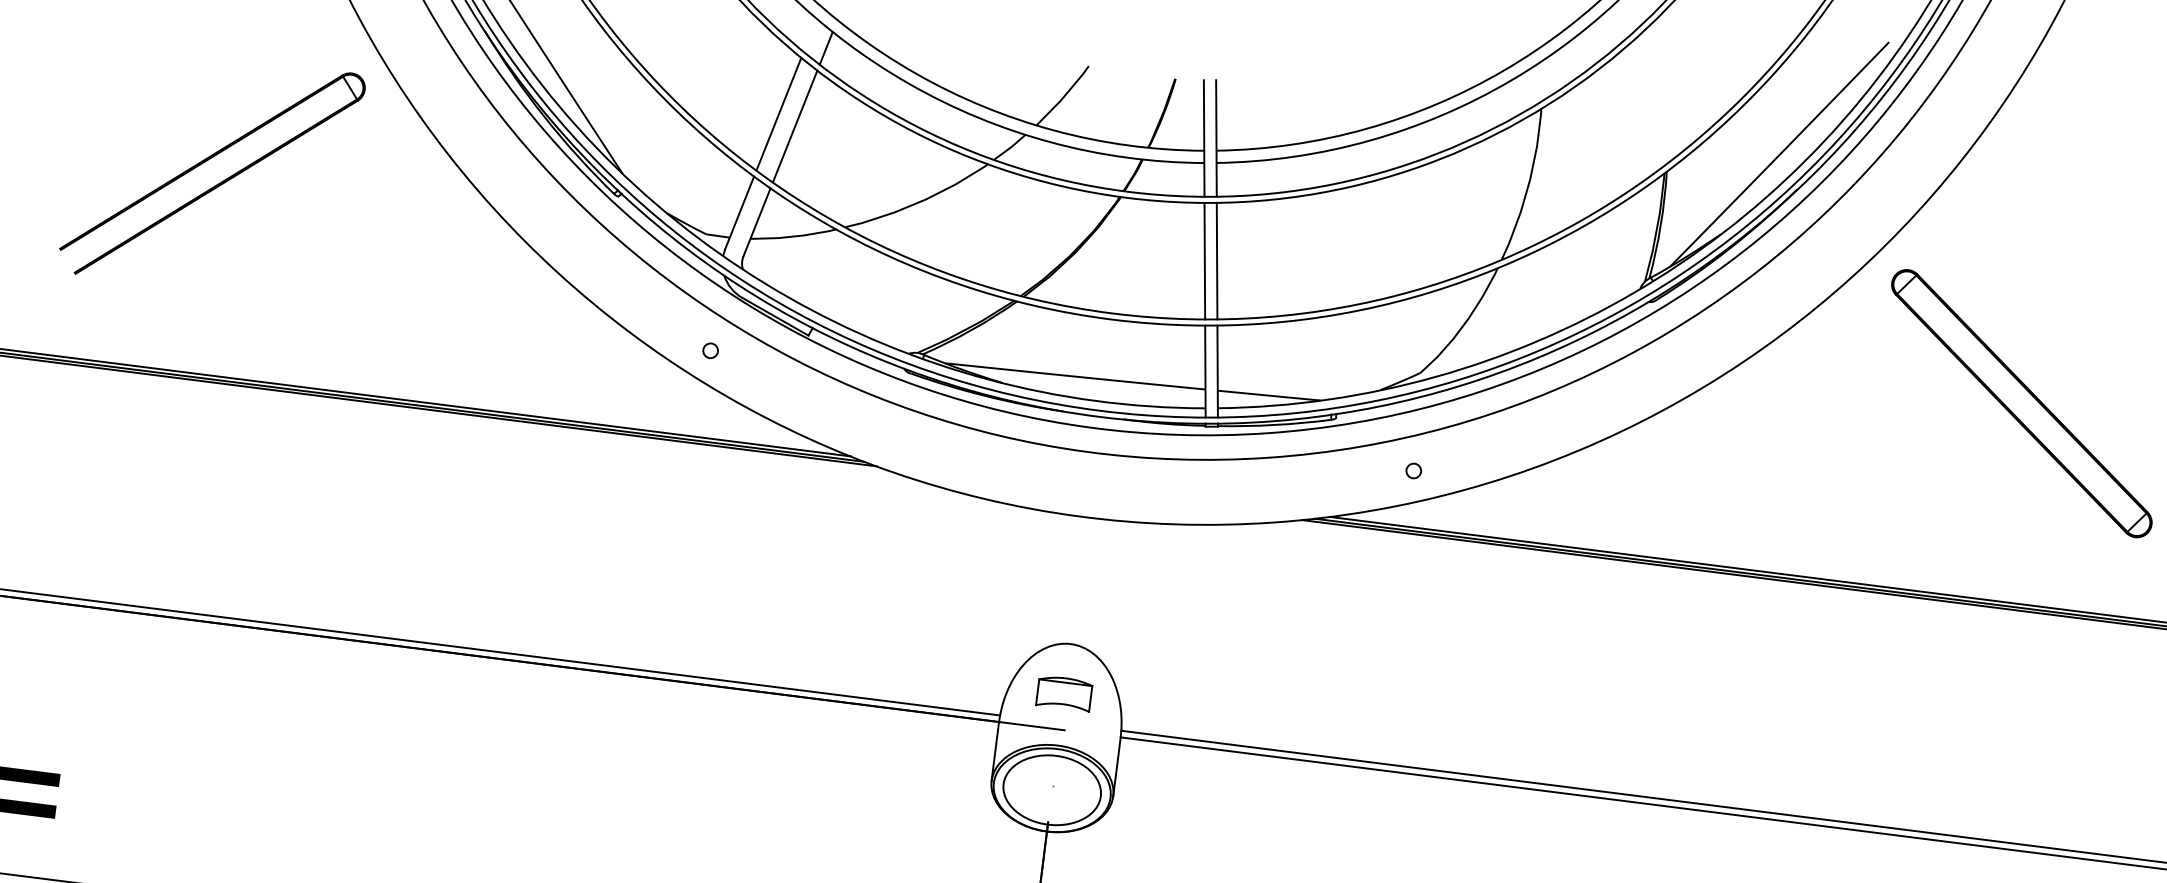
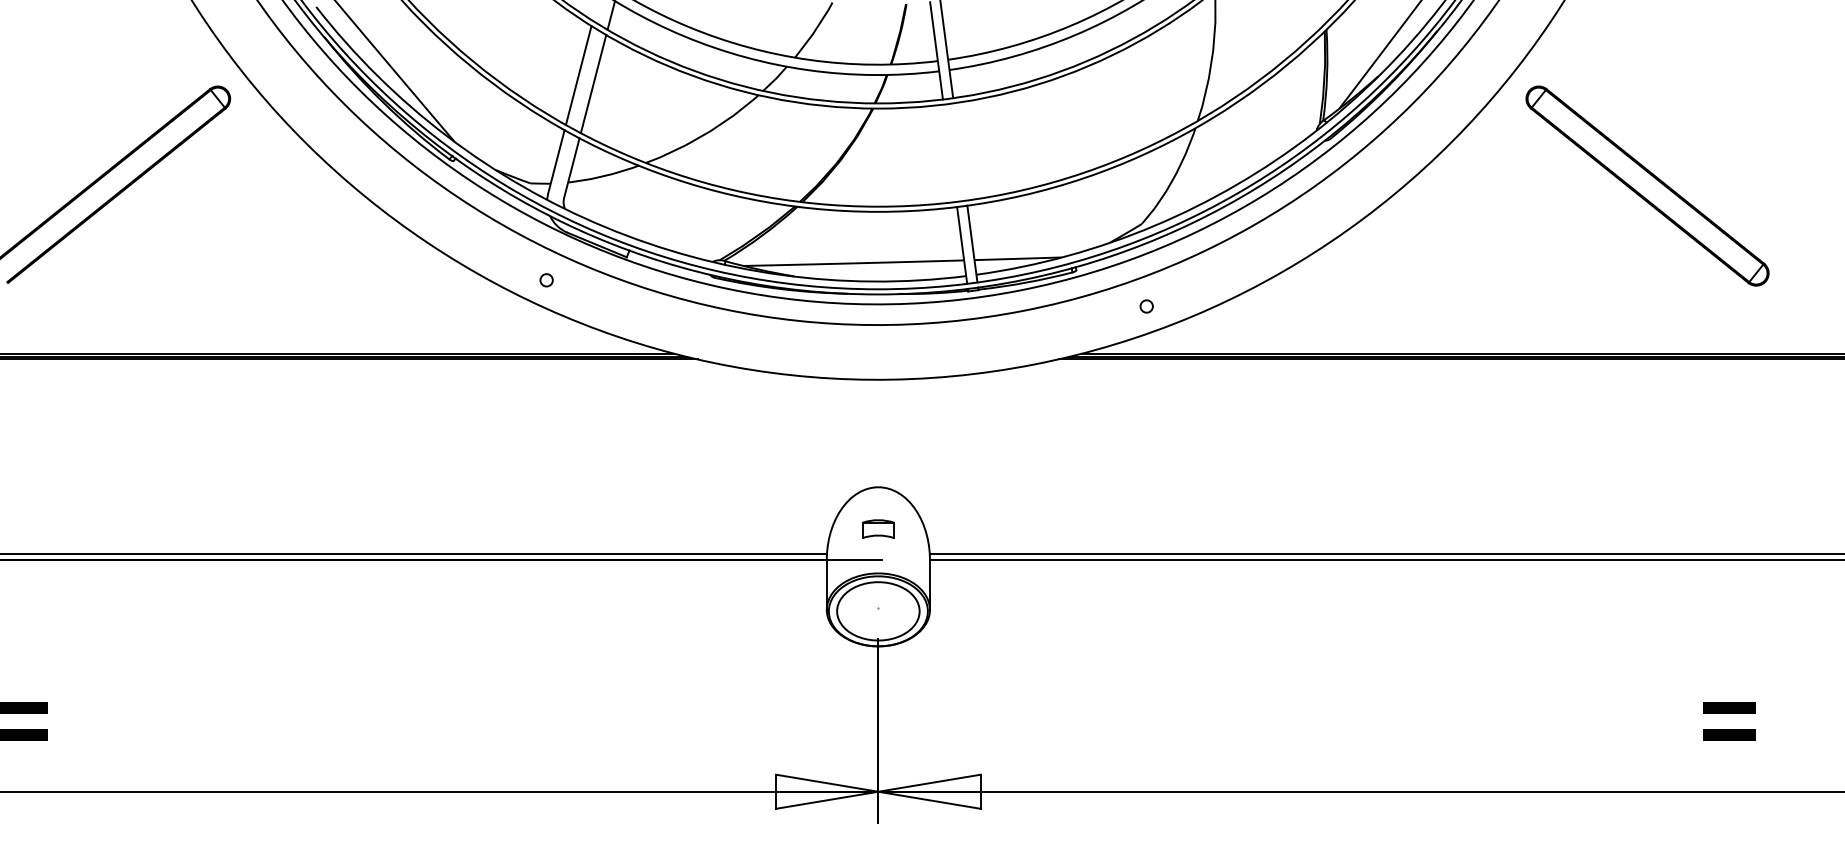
line: (1204, 260) -> (949, 152), removed
line: (1216, 260) -> (959, 151), removed
part: (1064, 692) -> (878, 528), size x0.7

